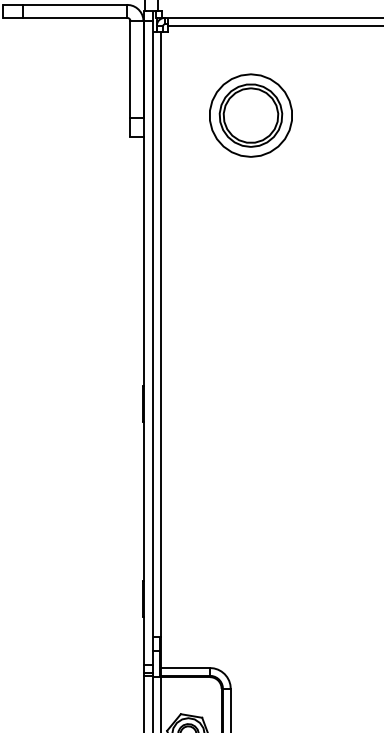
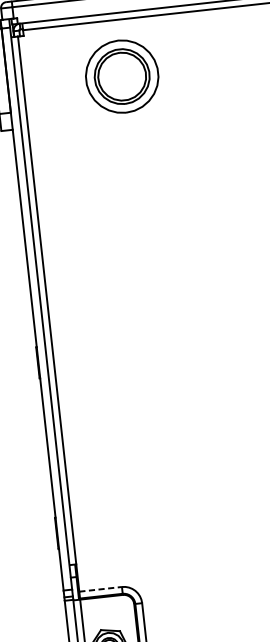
part: (250, 115) -> (121, 76), moved
line: (186, 668) -> (101, 589), solid -> dashed

